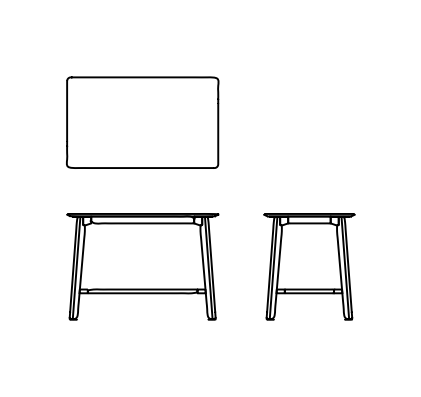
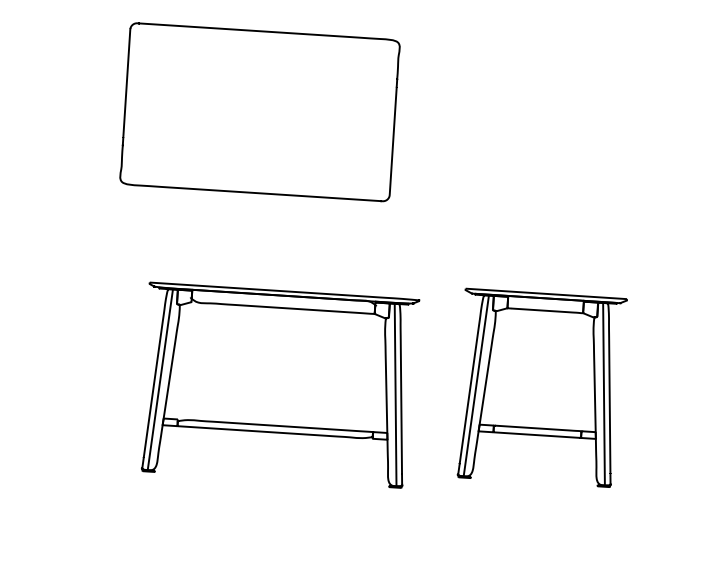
part: (142, 266) -> (277, 384), moved

